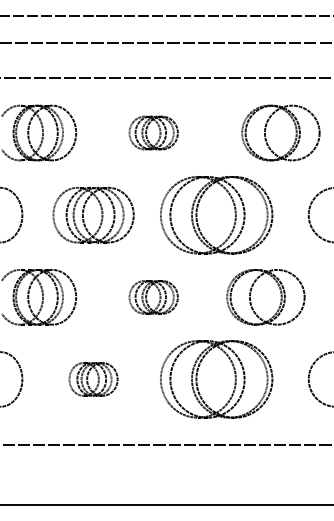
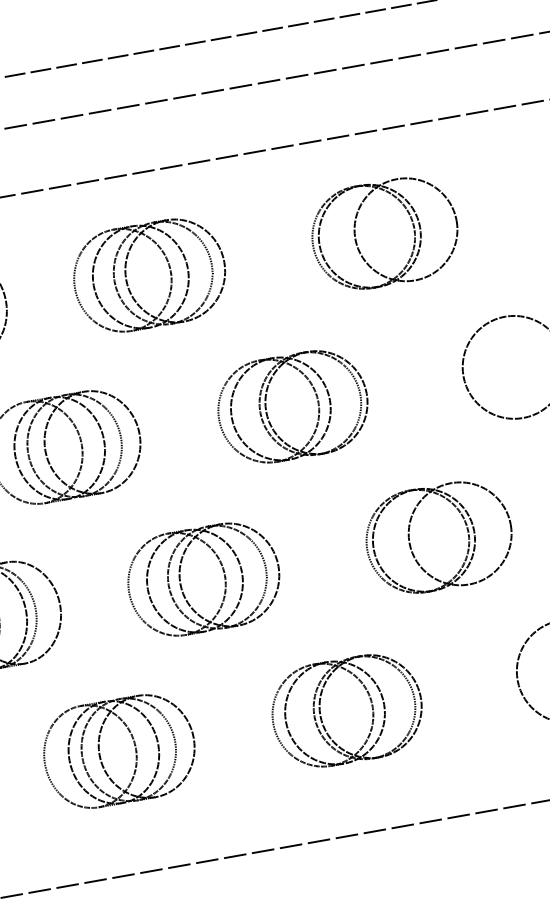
part: (153, 132) -> (148, 274), size x1.67
part: (216, 214) -> (292, 405), size x0.71
part: (153, 297) -> (203, 579), size x1.67
part: (265, 297) -> (438, 538), moved
part: (93, 379) -> (119, 751), size x1.67
part: (216, 379) -> (346, 710), size x0.71

